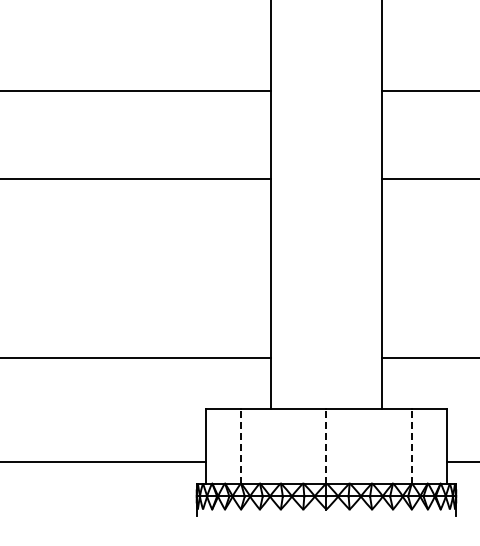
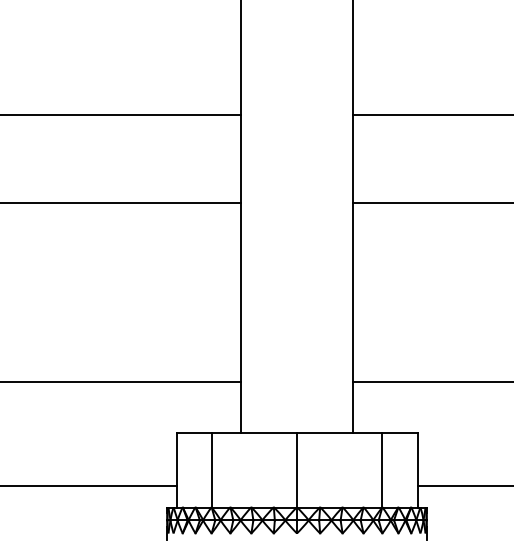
line: (240, 445) -> (211, 469), dashed -> solid
line: (326, 445) -> (297, 469), dashed -> solid
line: (411, 445) -> (382, 469), dashed -> solid

